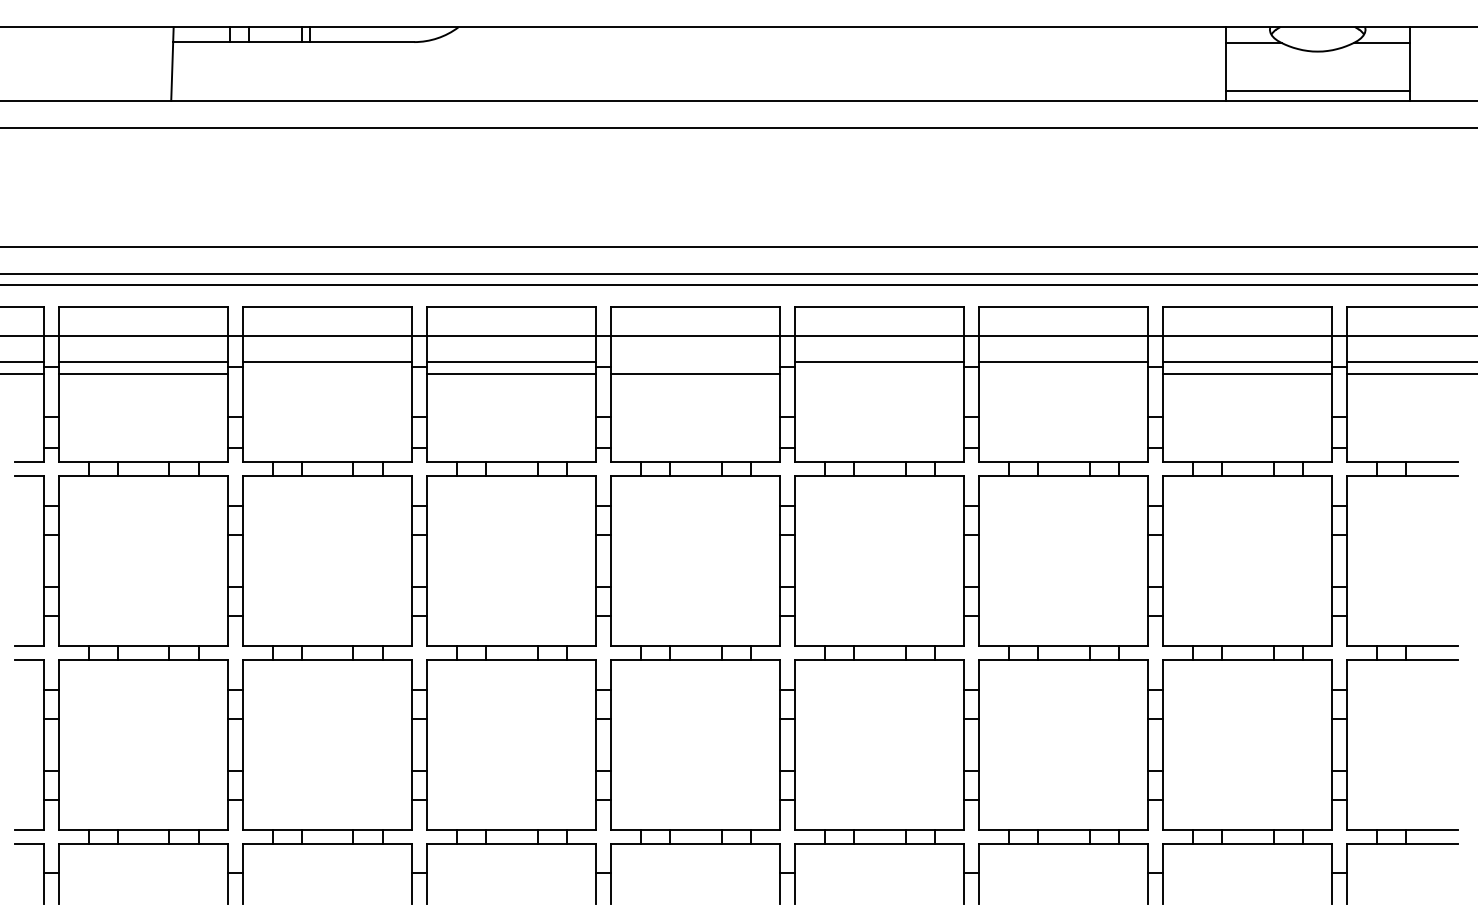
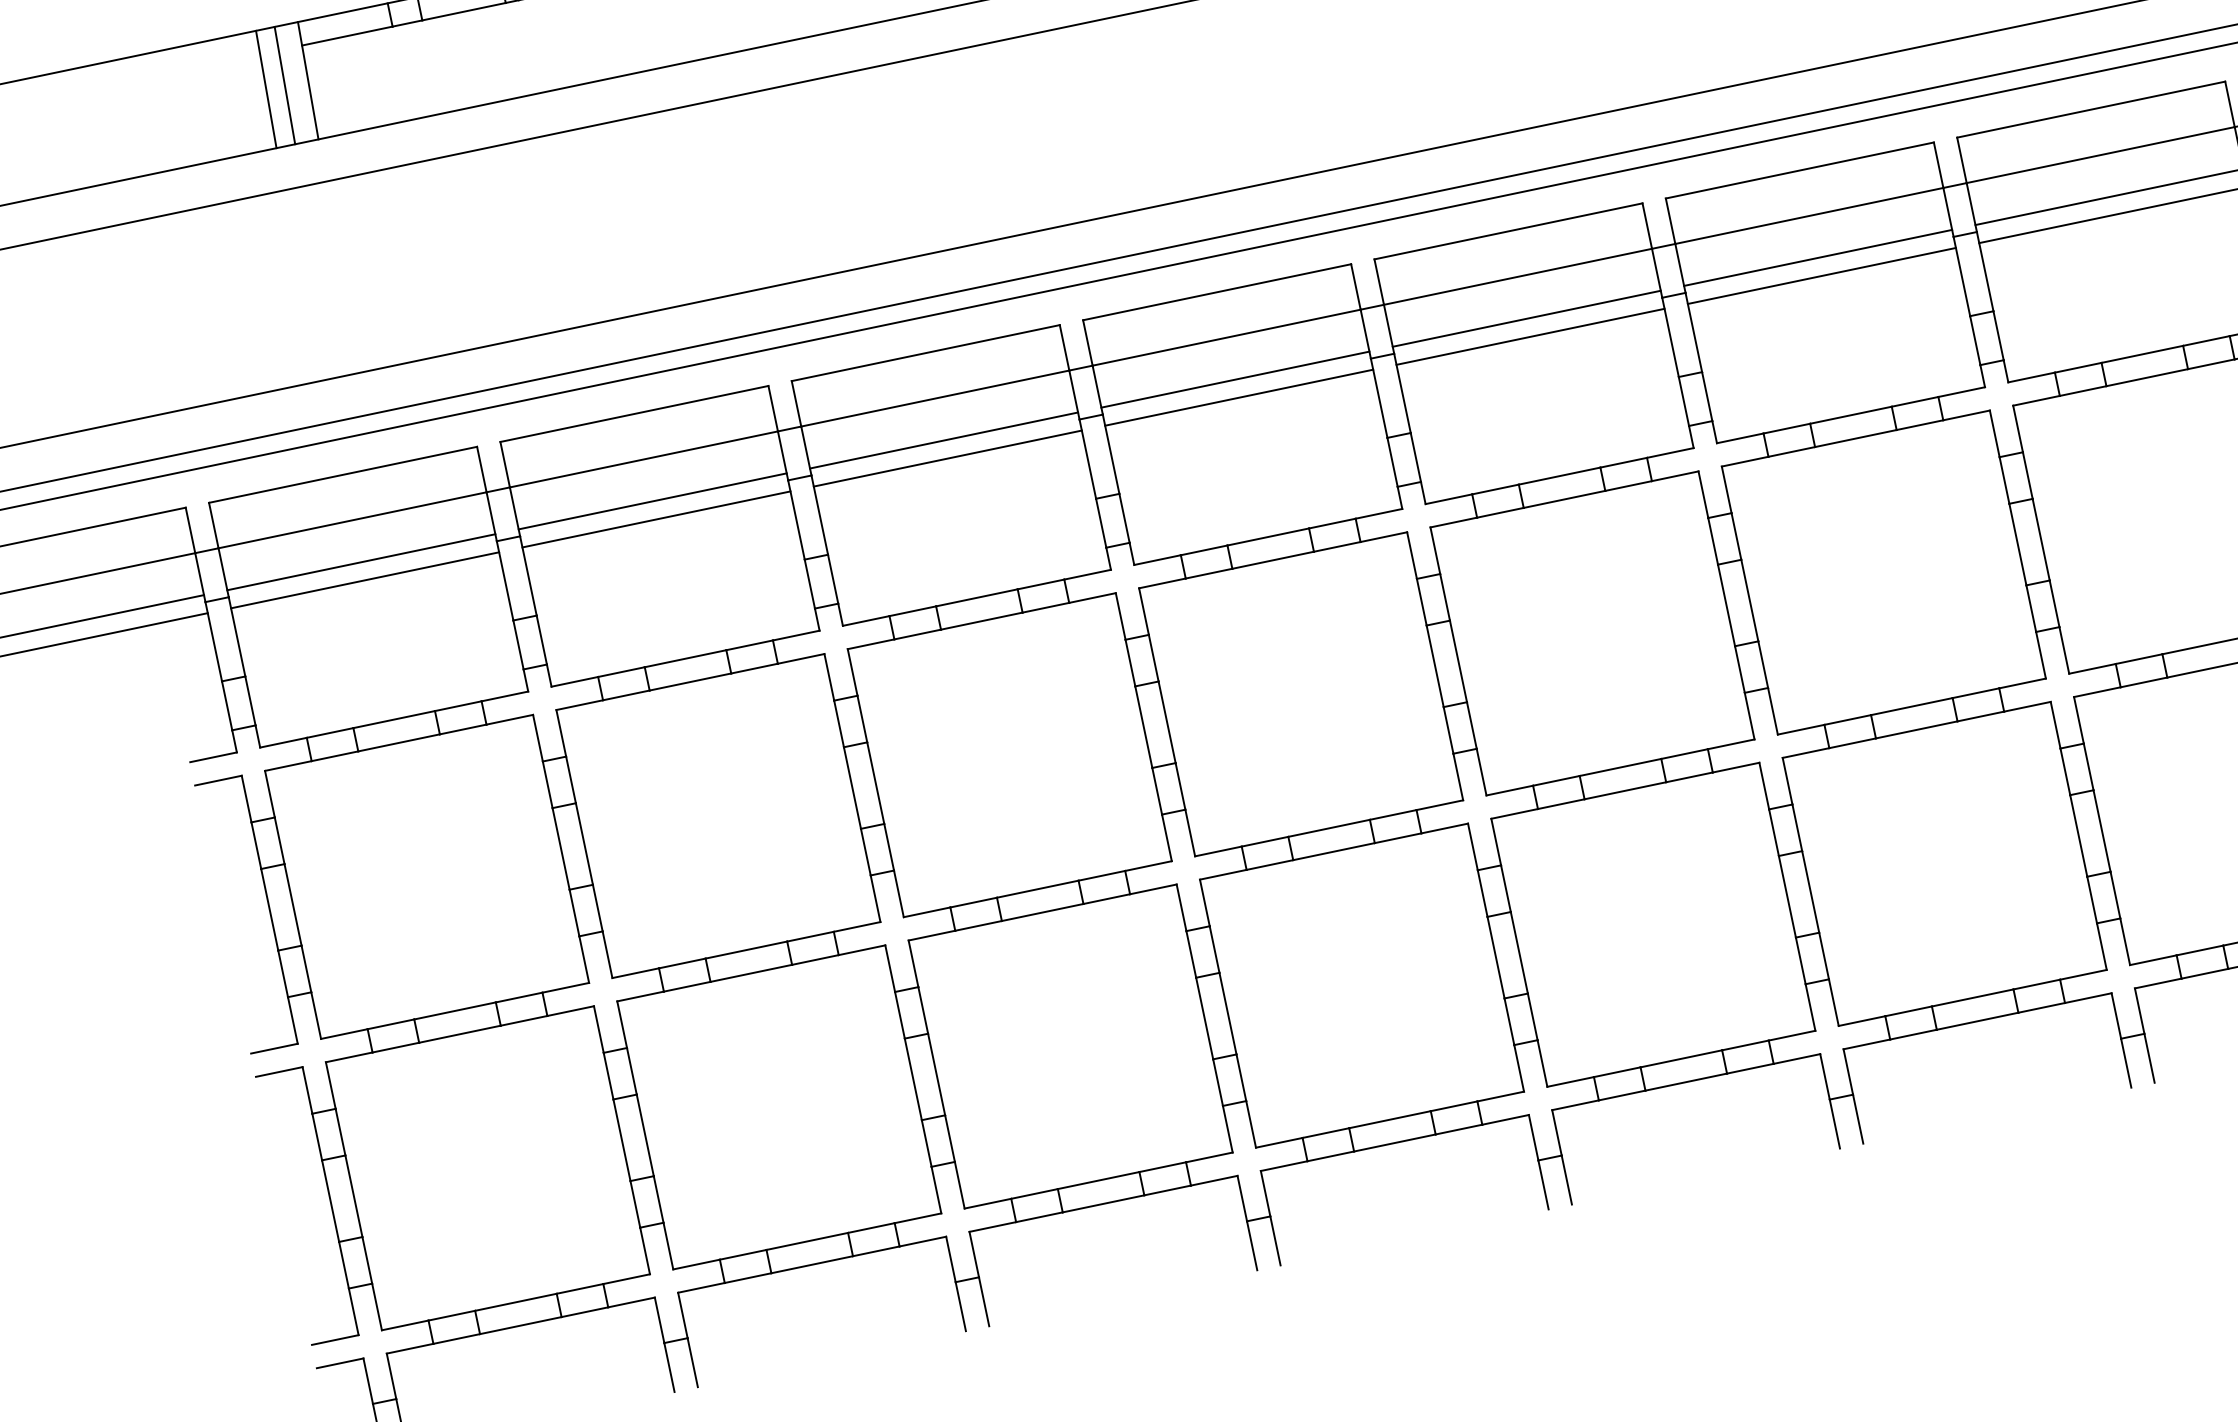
line: (145, 64) -> (265, 90), added
line: (157, 64) -> (284, 86), added
line: (695, 362) -> (1235, 380), added
line: (327, 373) -> (656, 519), added
line: (879, 373) -> (1530, 336), added
line: (1063, 373) -> (1821, 275), added

